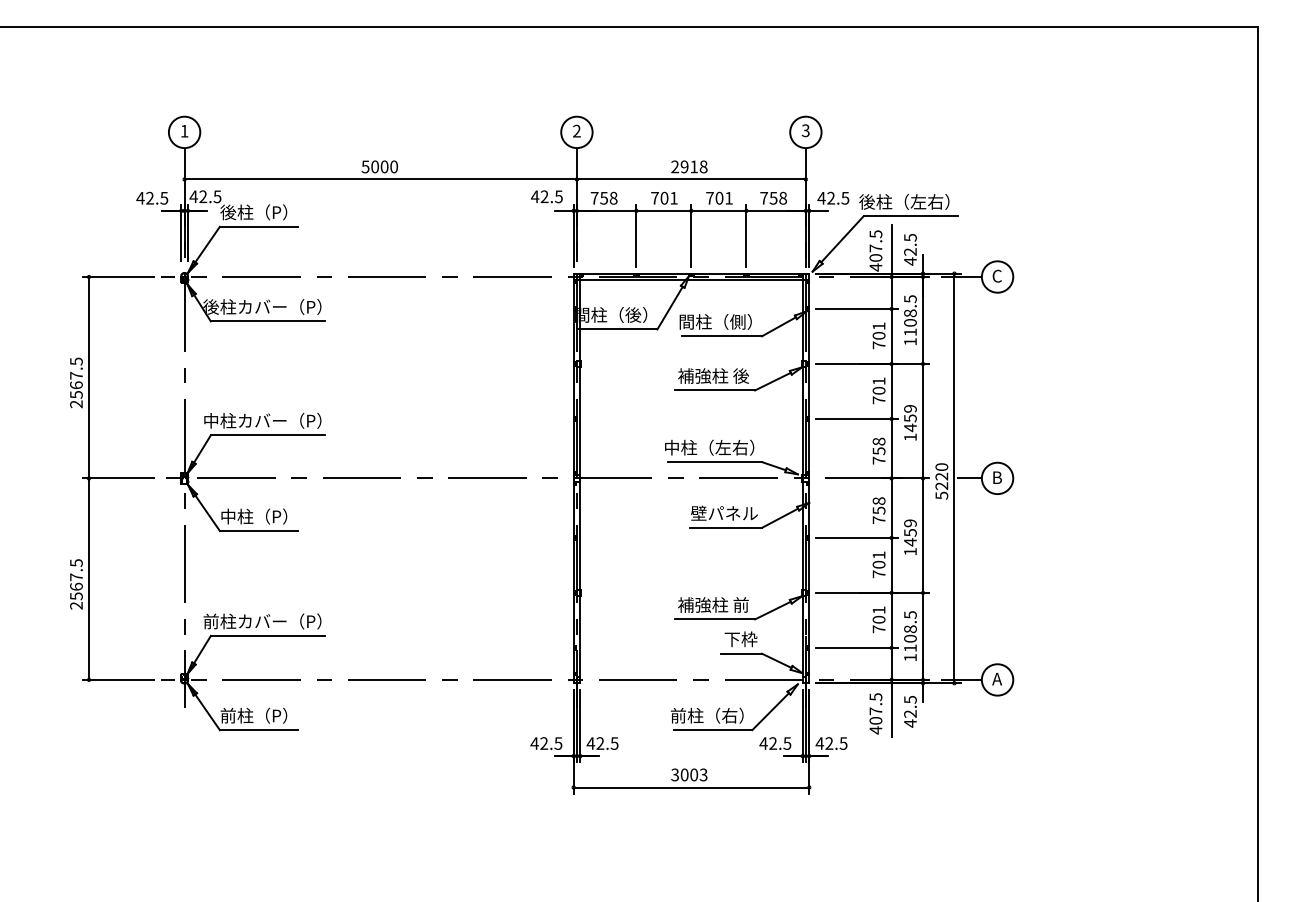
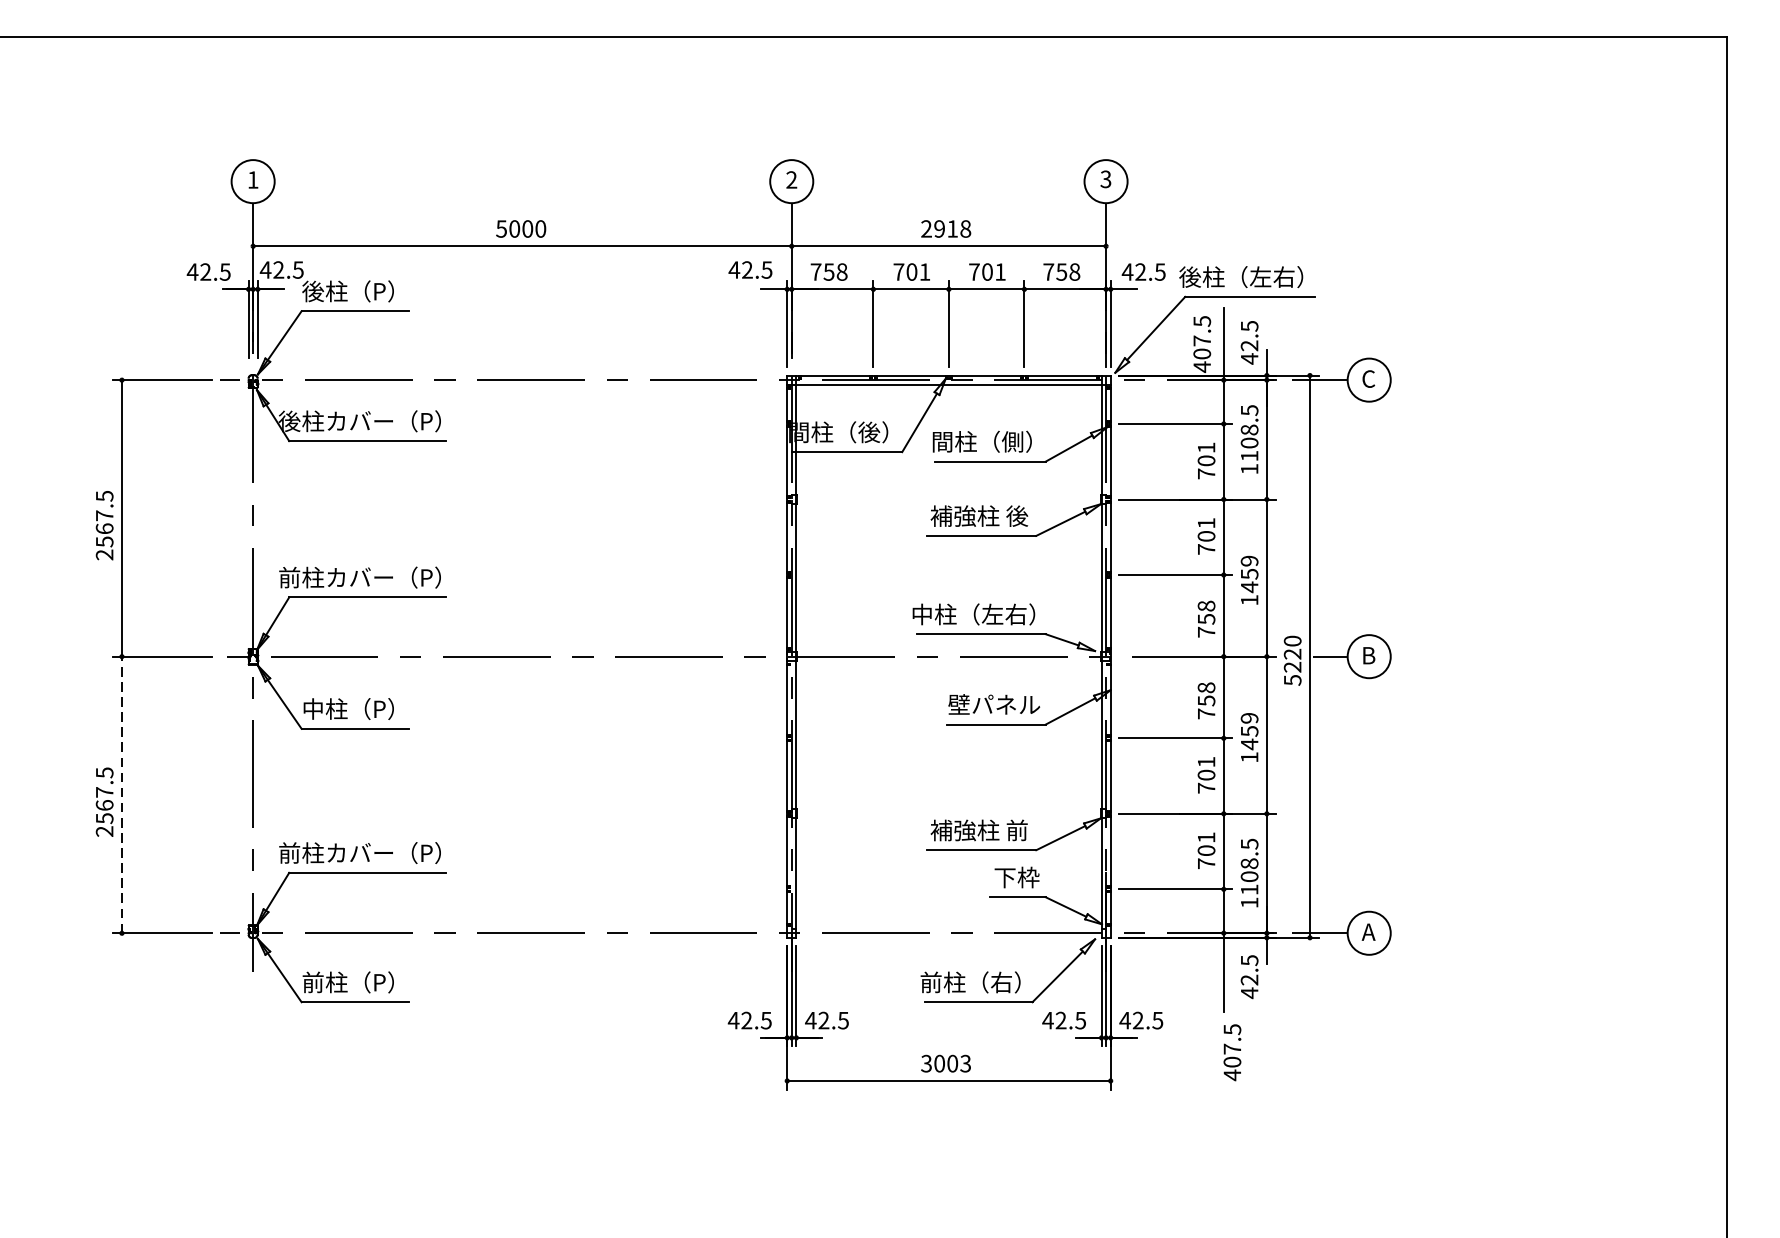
text: (210, 420) -> (288, 577), 中柱カバー（P） -> 前柱カバー（P）
line: (89, 579) -> (122, 795), solid -> dashed
text: (875, 713) -> (1231, 1052), moved

